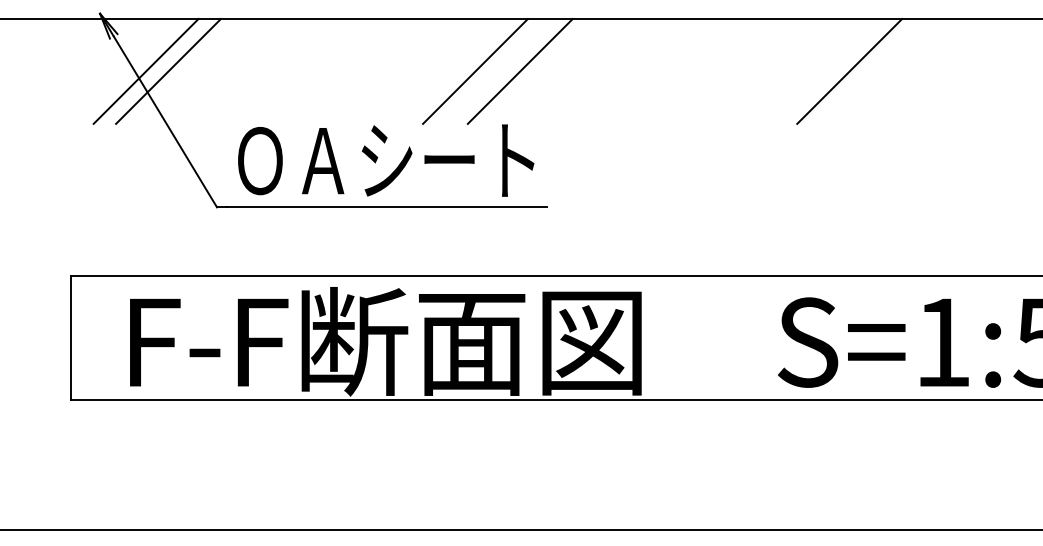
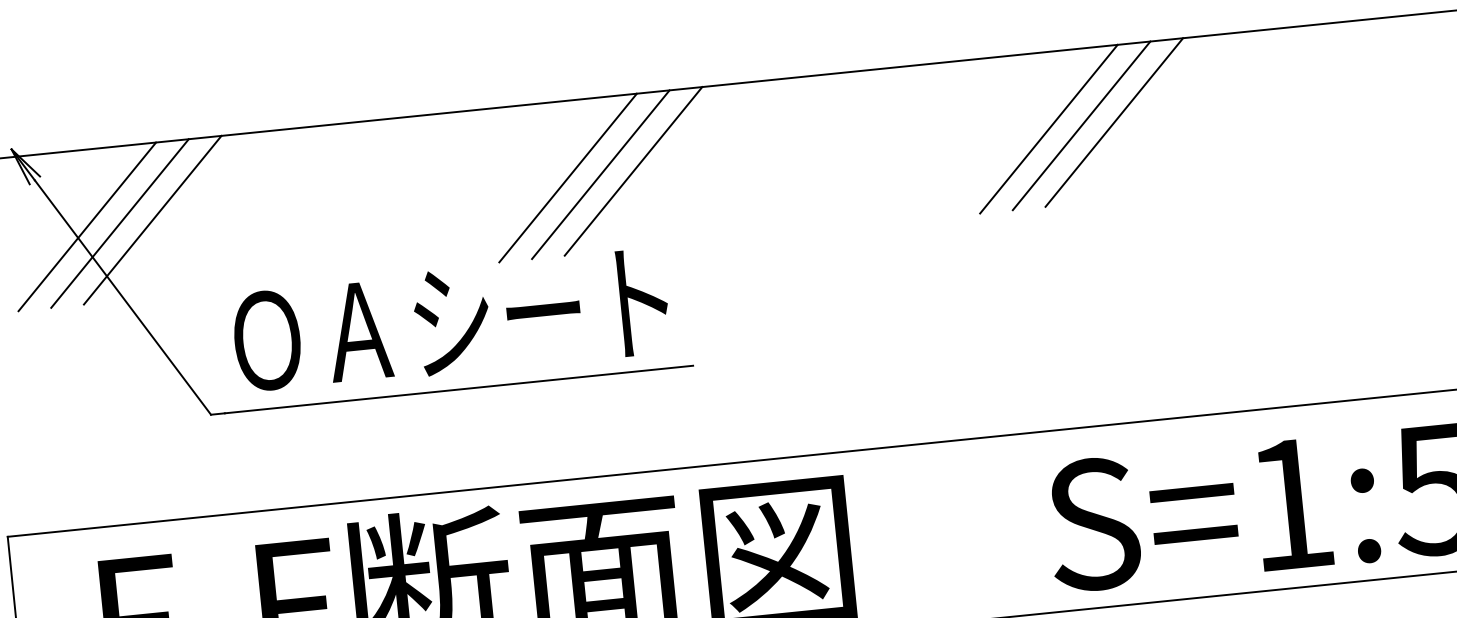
line: (190, 71) -> (152, 220), added
line: (497, 71) -> (600, 174), added
line: (804, 71) -> (1048, 129), added
line: (826, 71) -> (1080, 126), added

